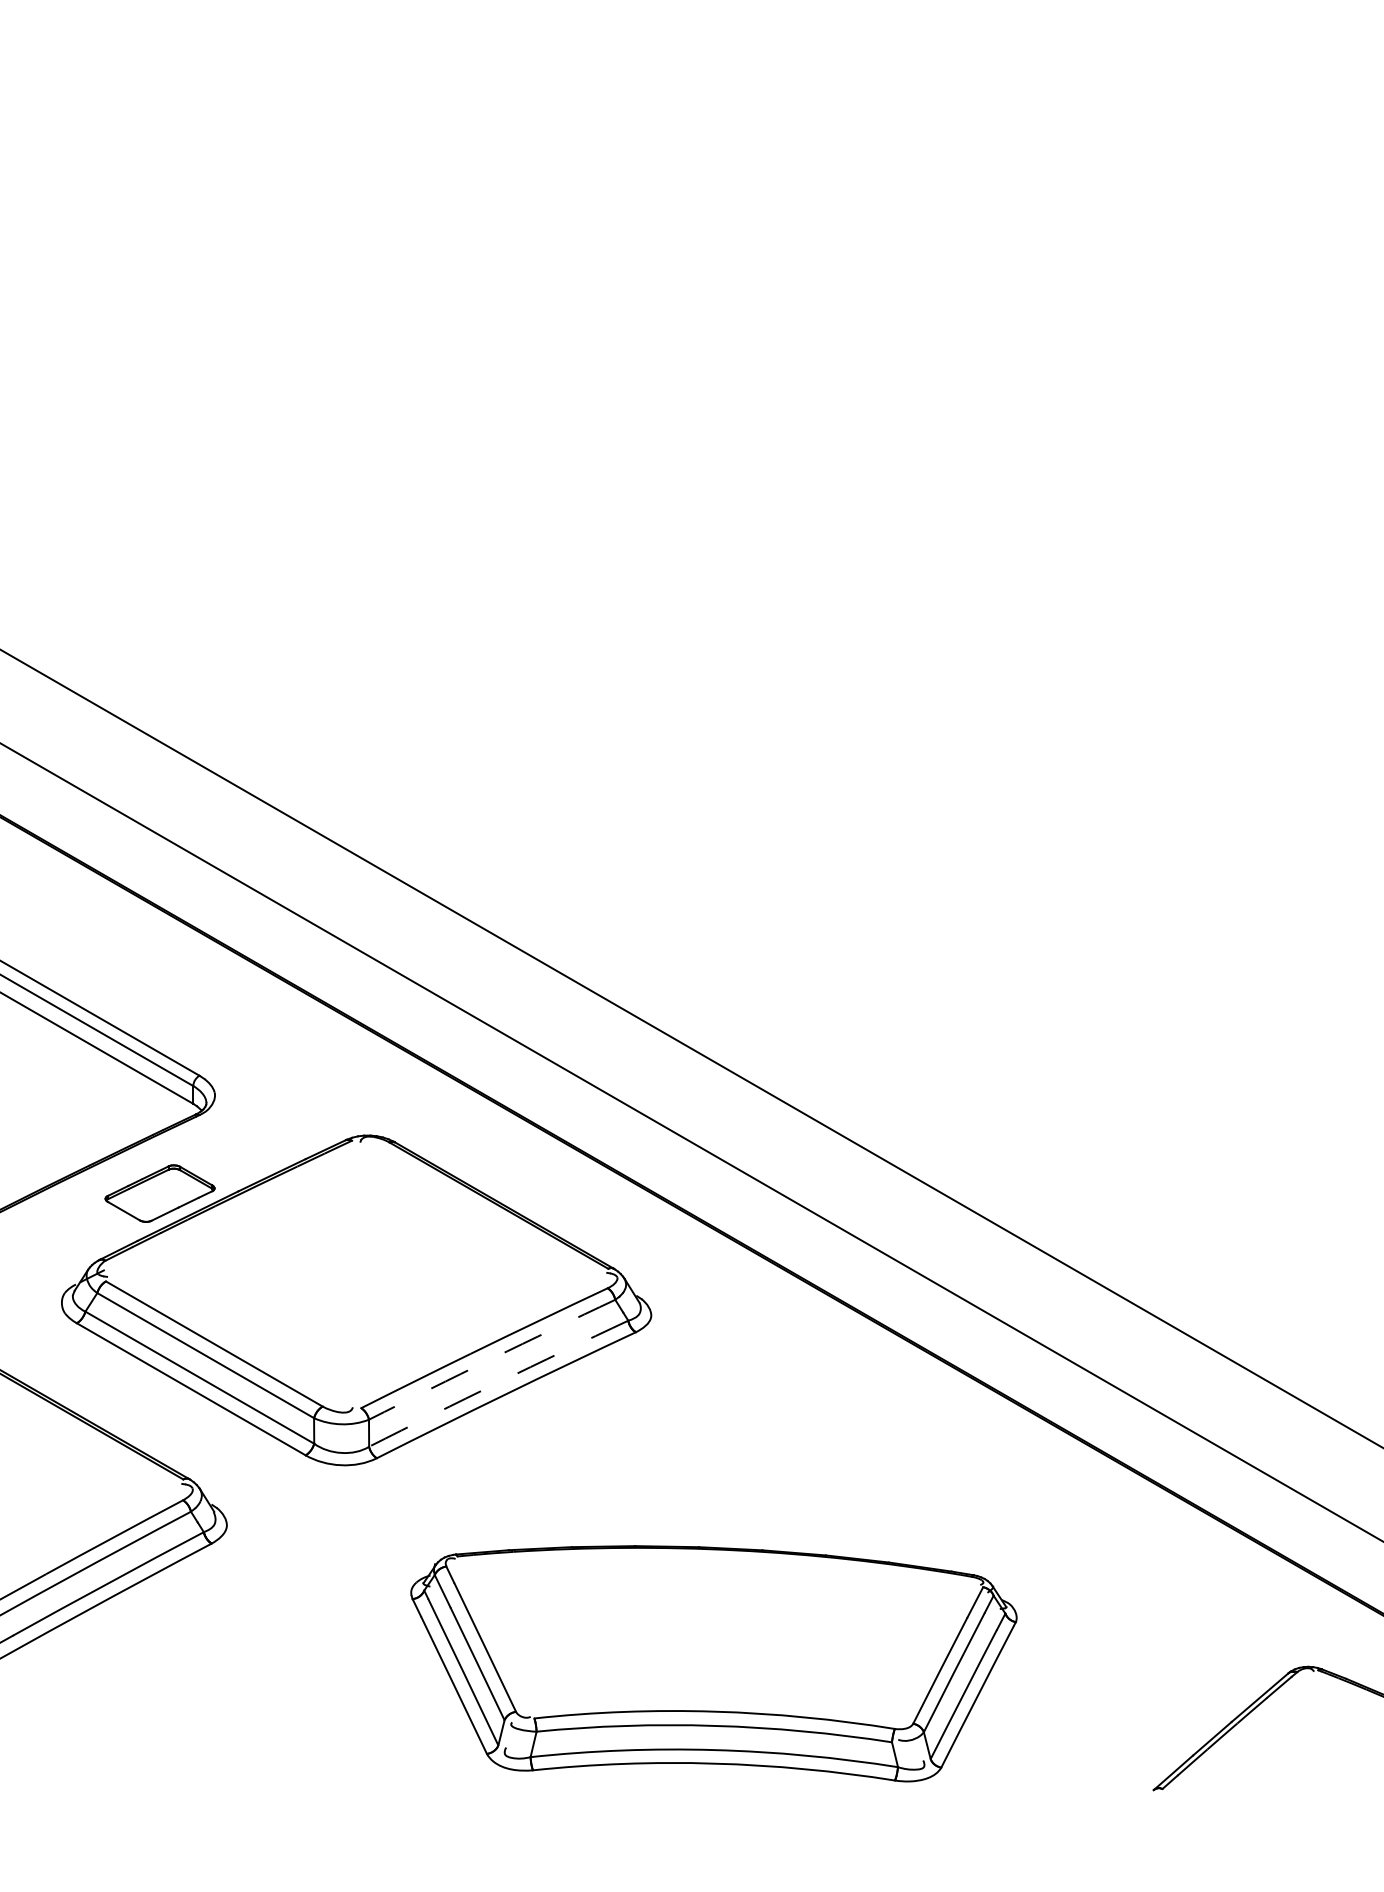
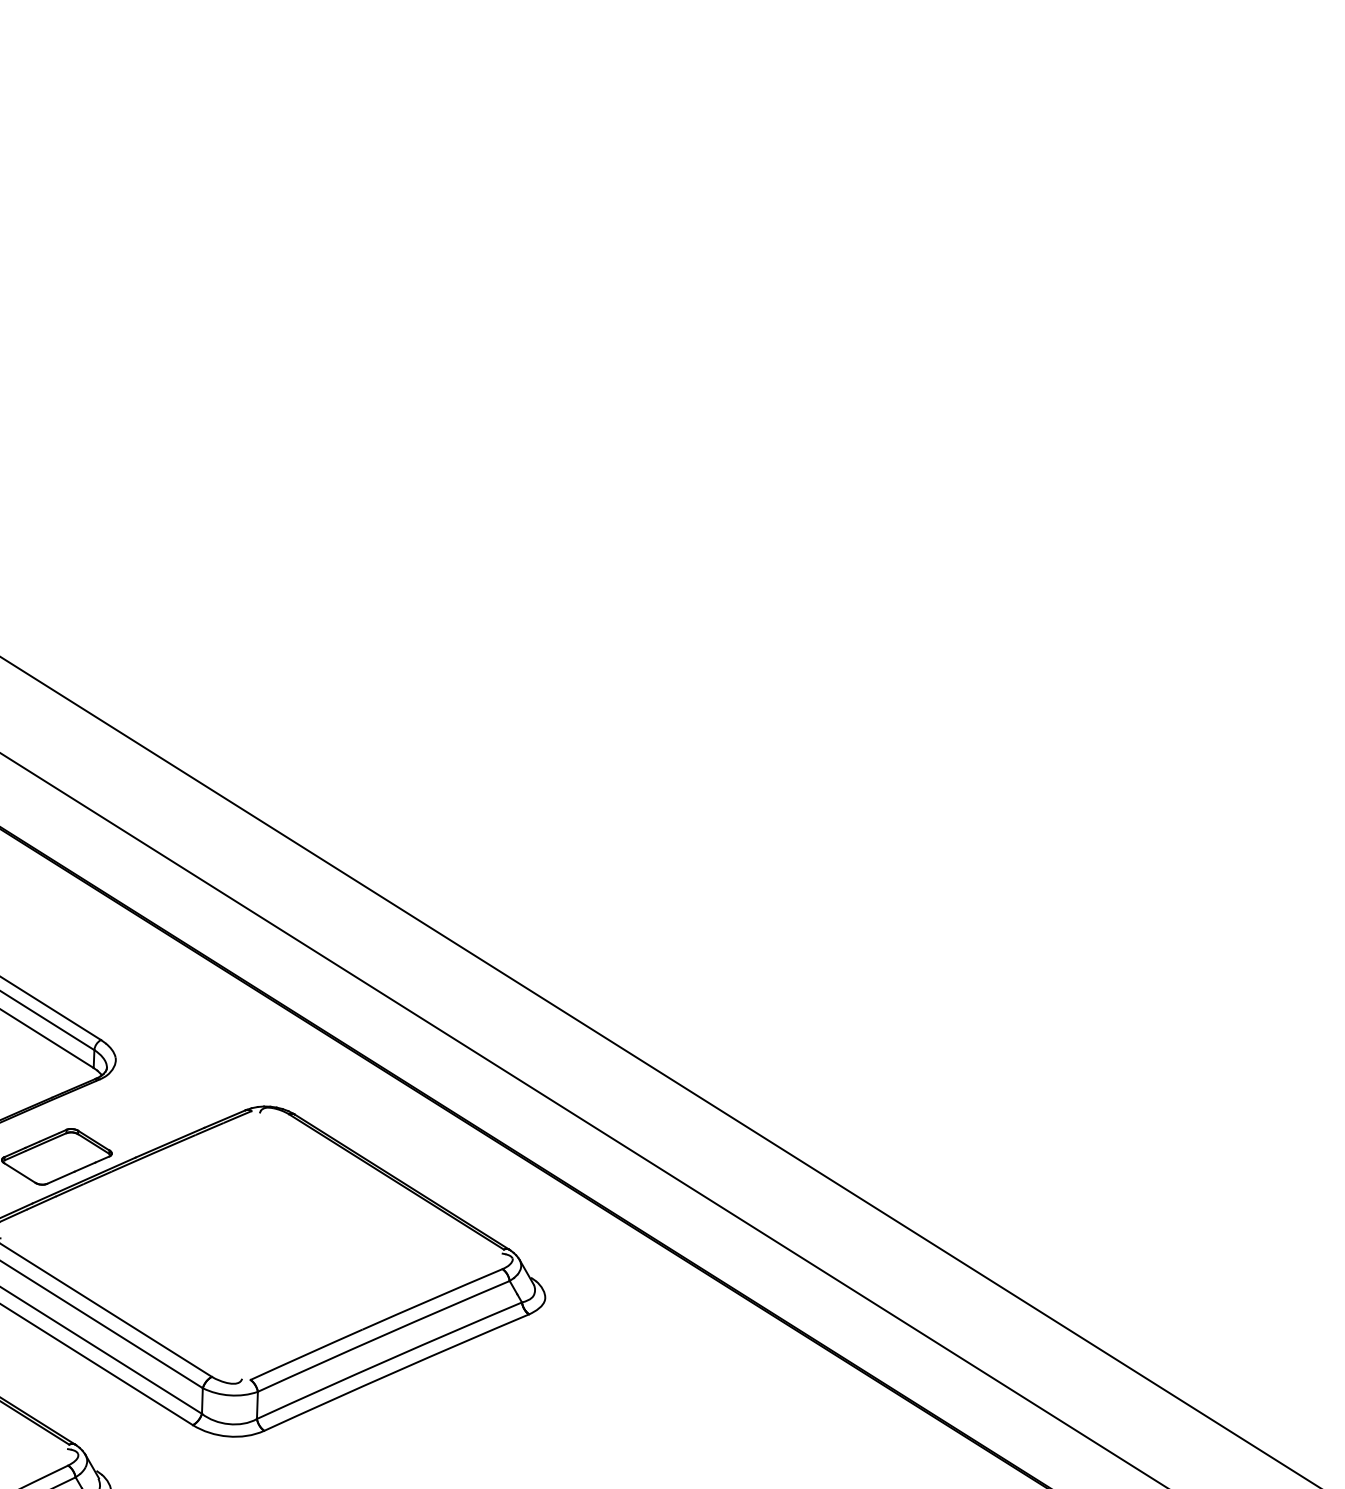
arc: (491, 1358) -> (383, 1335), dashed -> solid
arc: (498, 1382) -> (389, 1359), dashed -> solid

